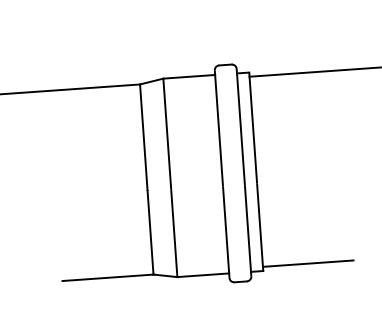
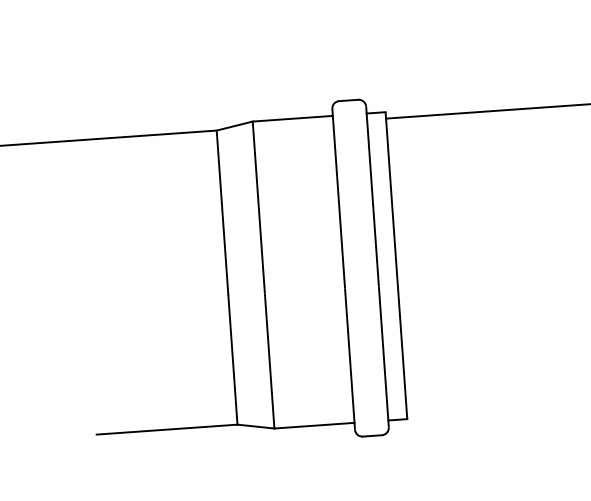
line: (307, 263) -> (475, 407), removed

